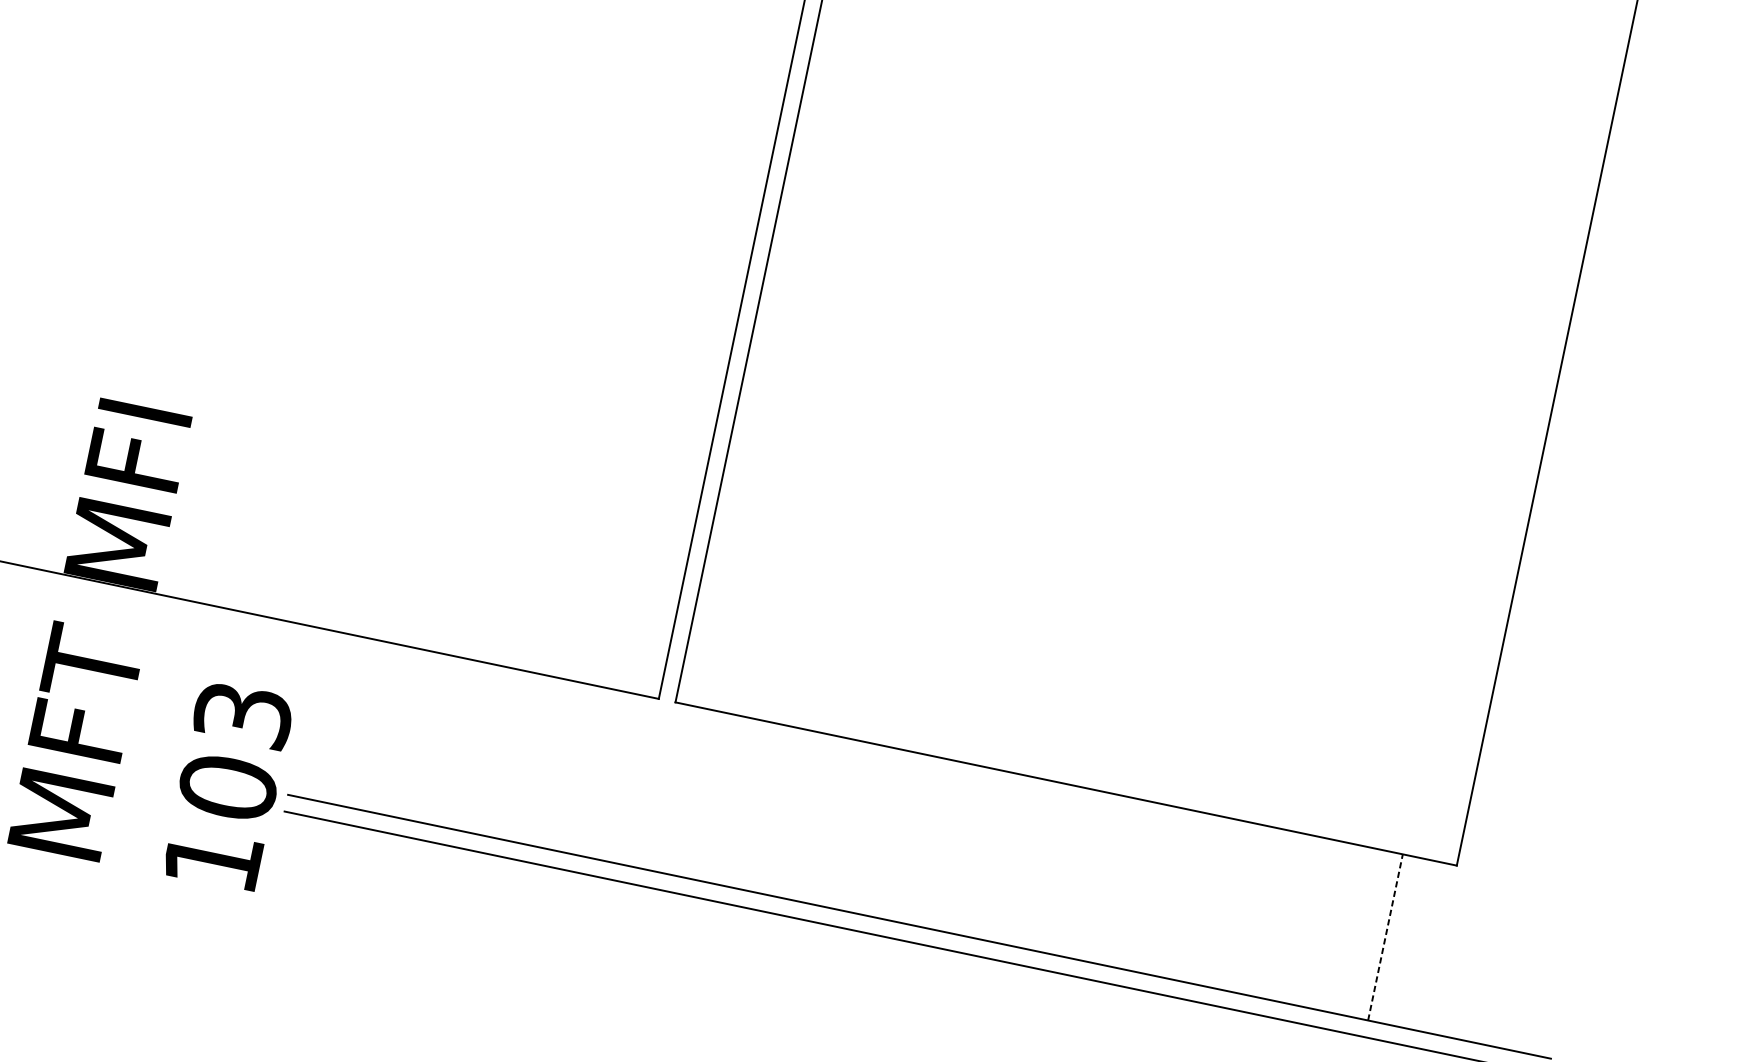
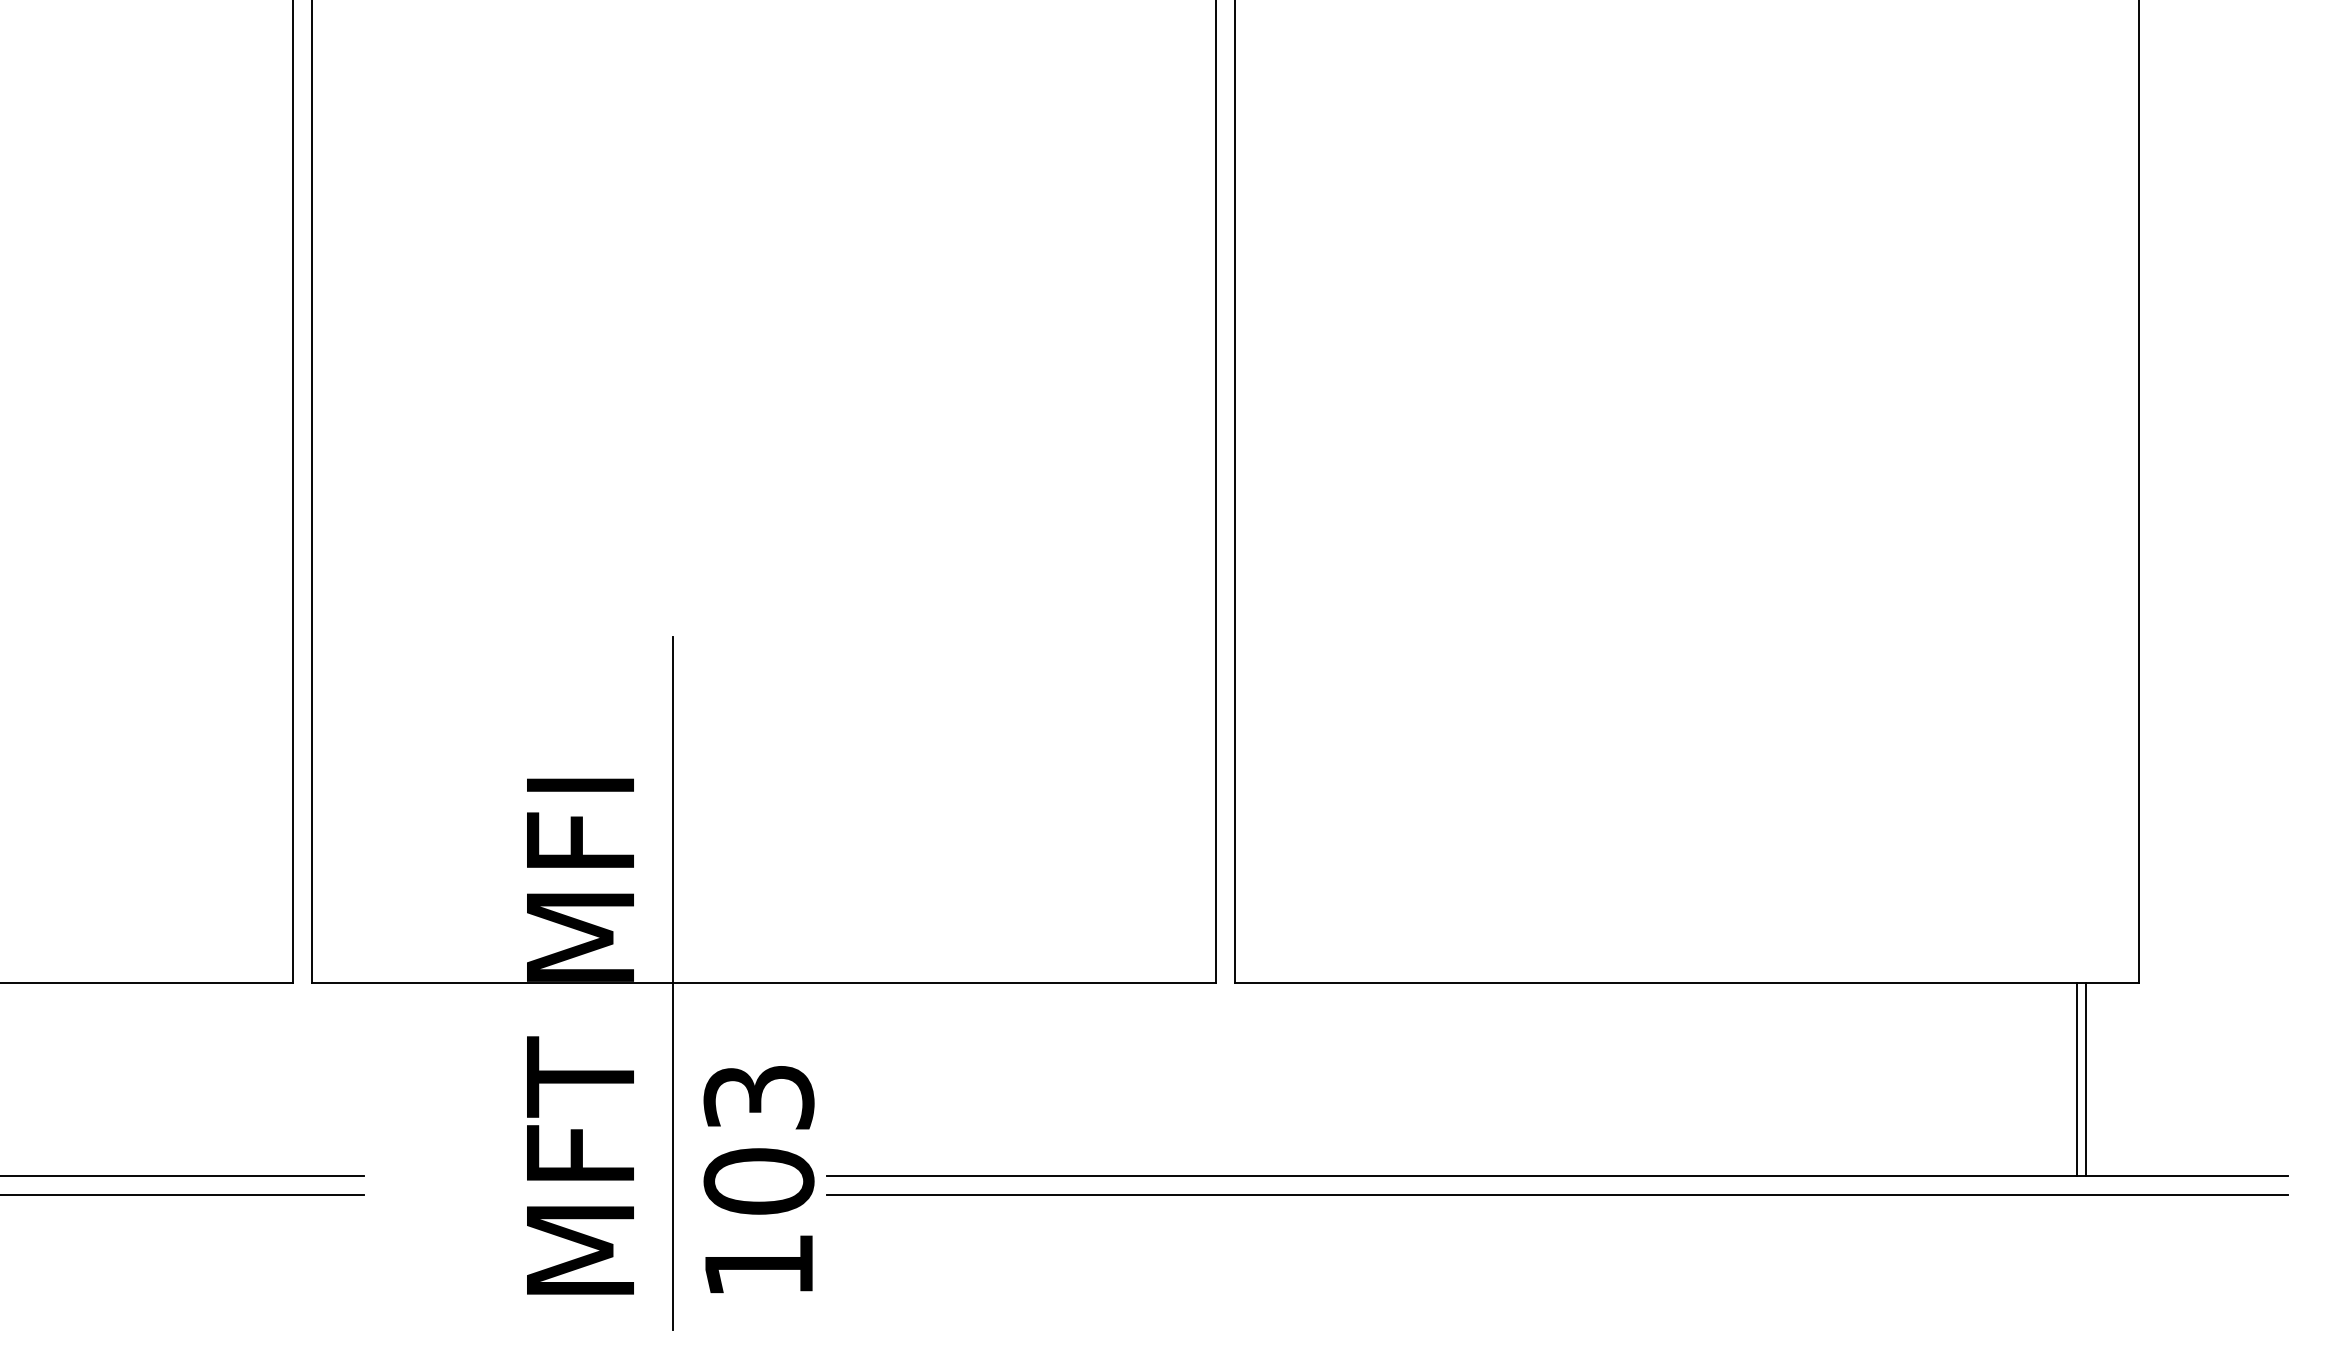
line: (189, 600) -> (673, 983), added
line: (1385, 937) -> (2076, 1079), dashed -> solid
line: (1394, 939) -> (2086, 1079), added

